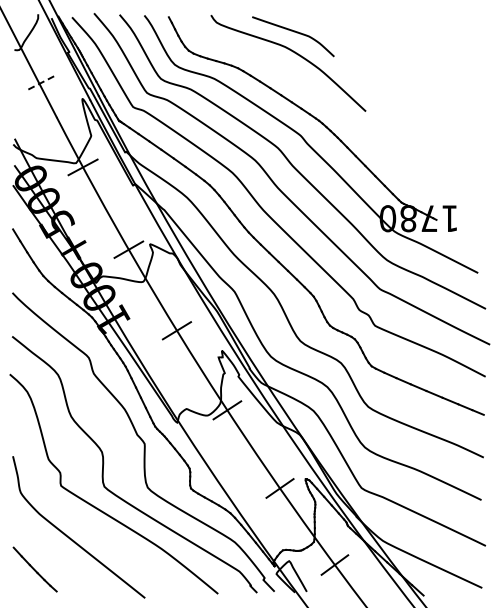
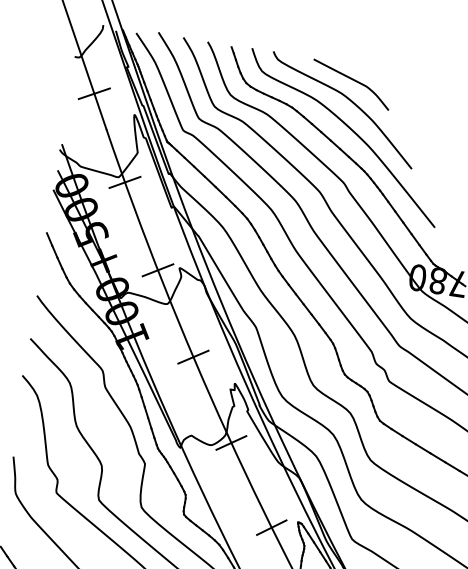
curve: (298, 81) -> (349, 129), added
line: (39, 84) -> (94, 94), dashed -> solid

